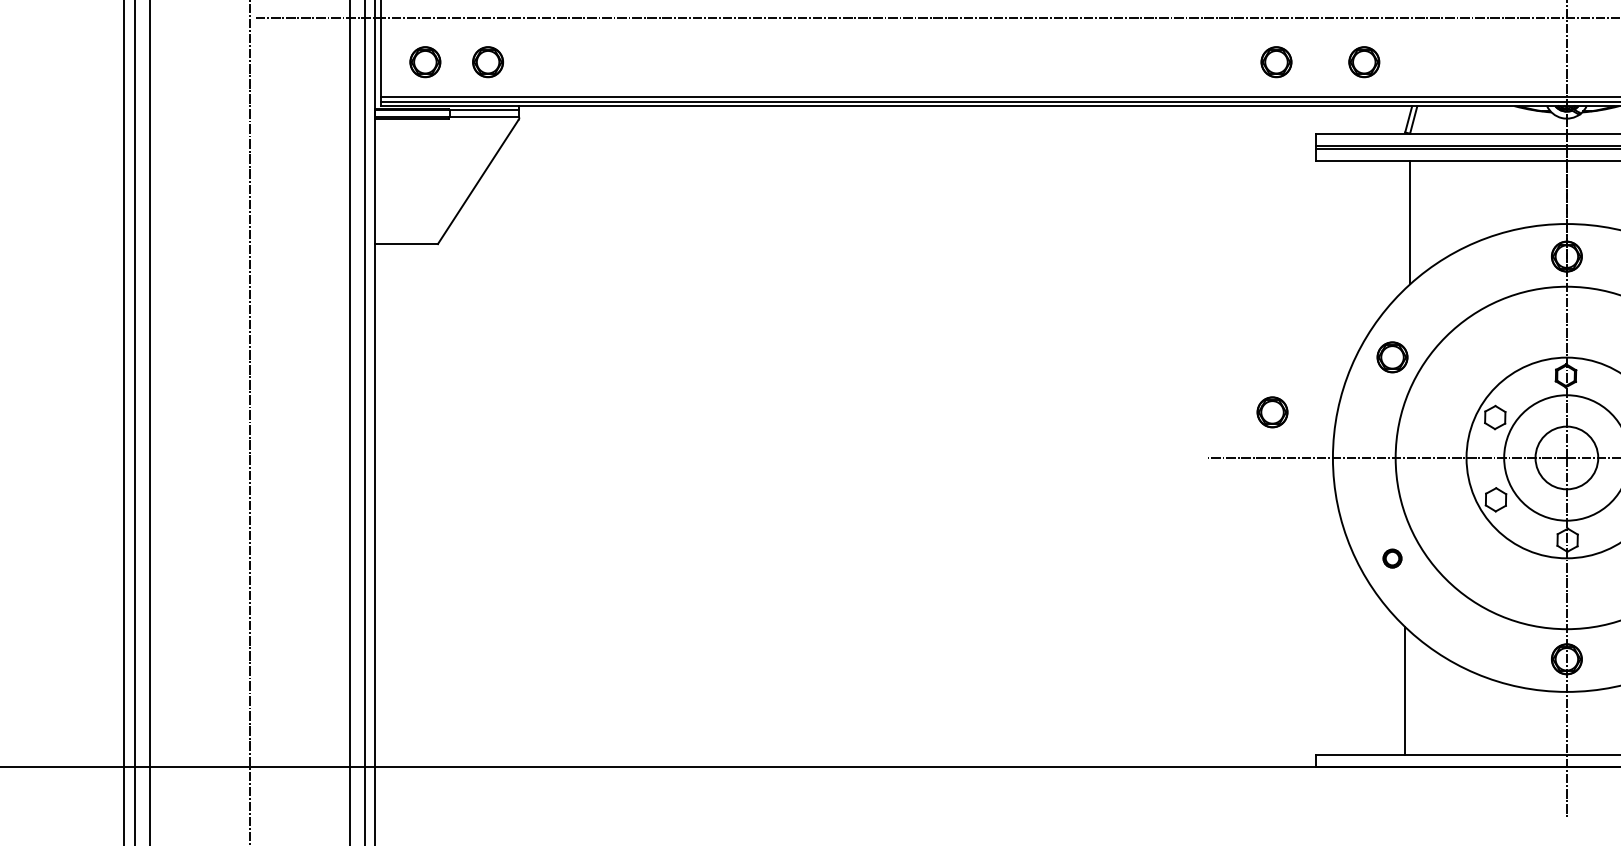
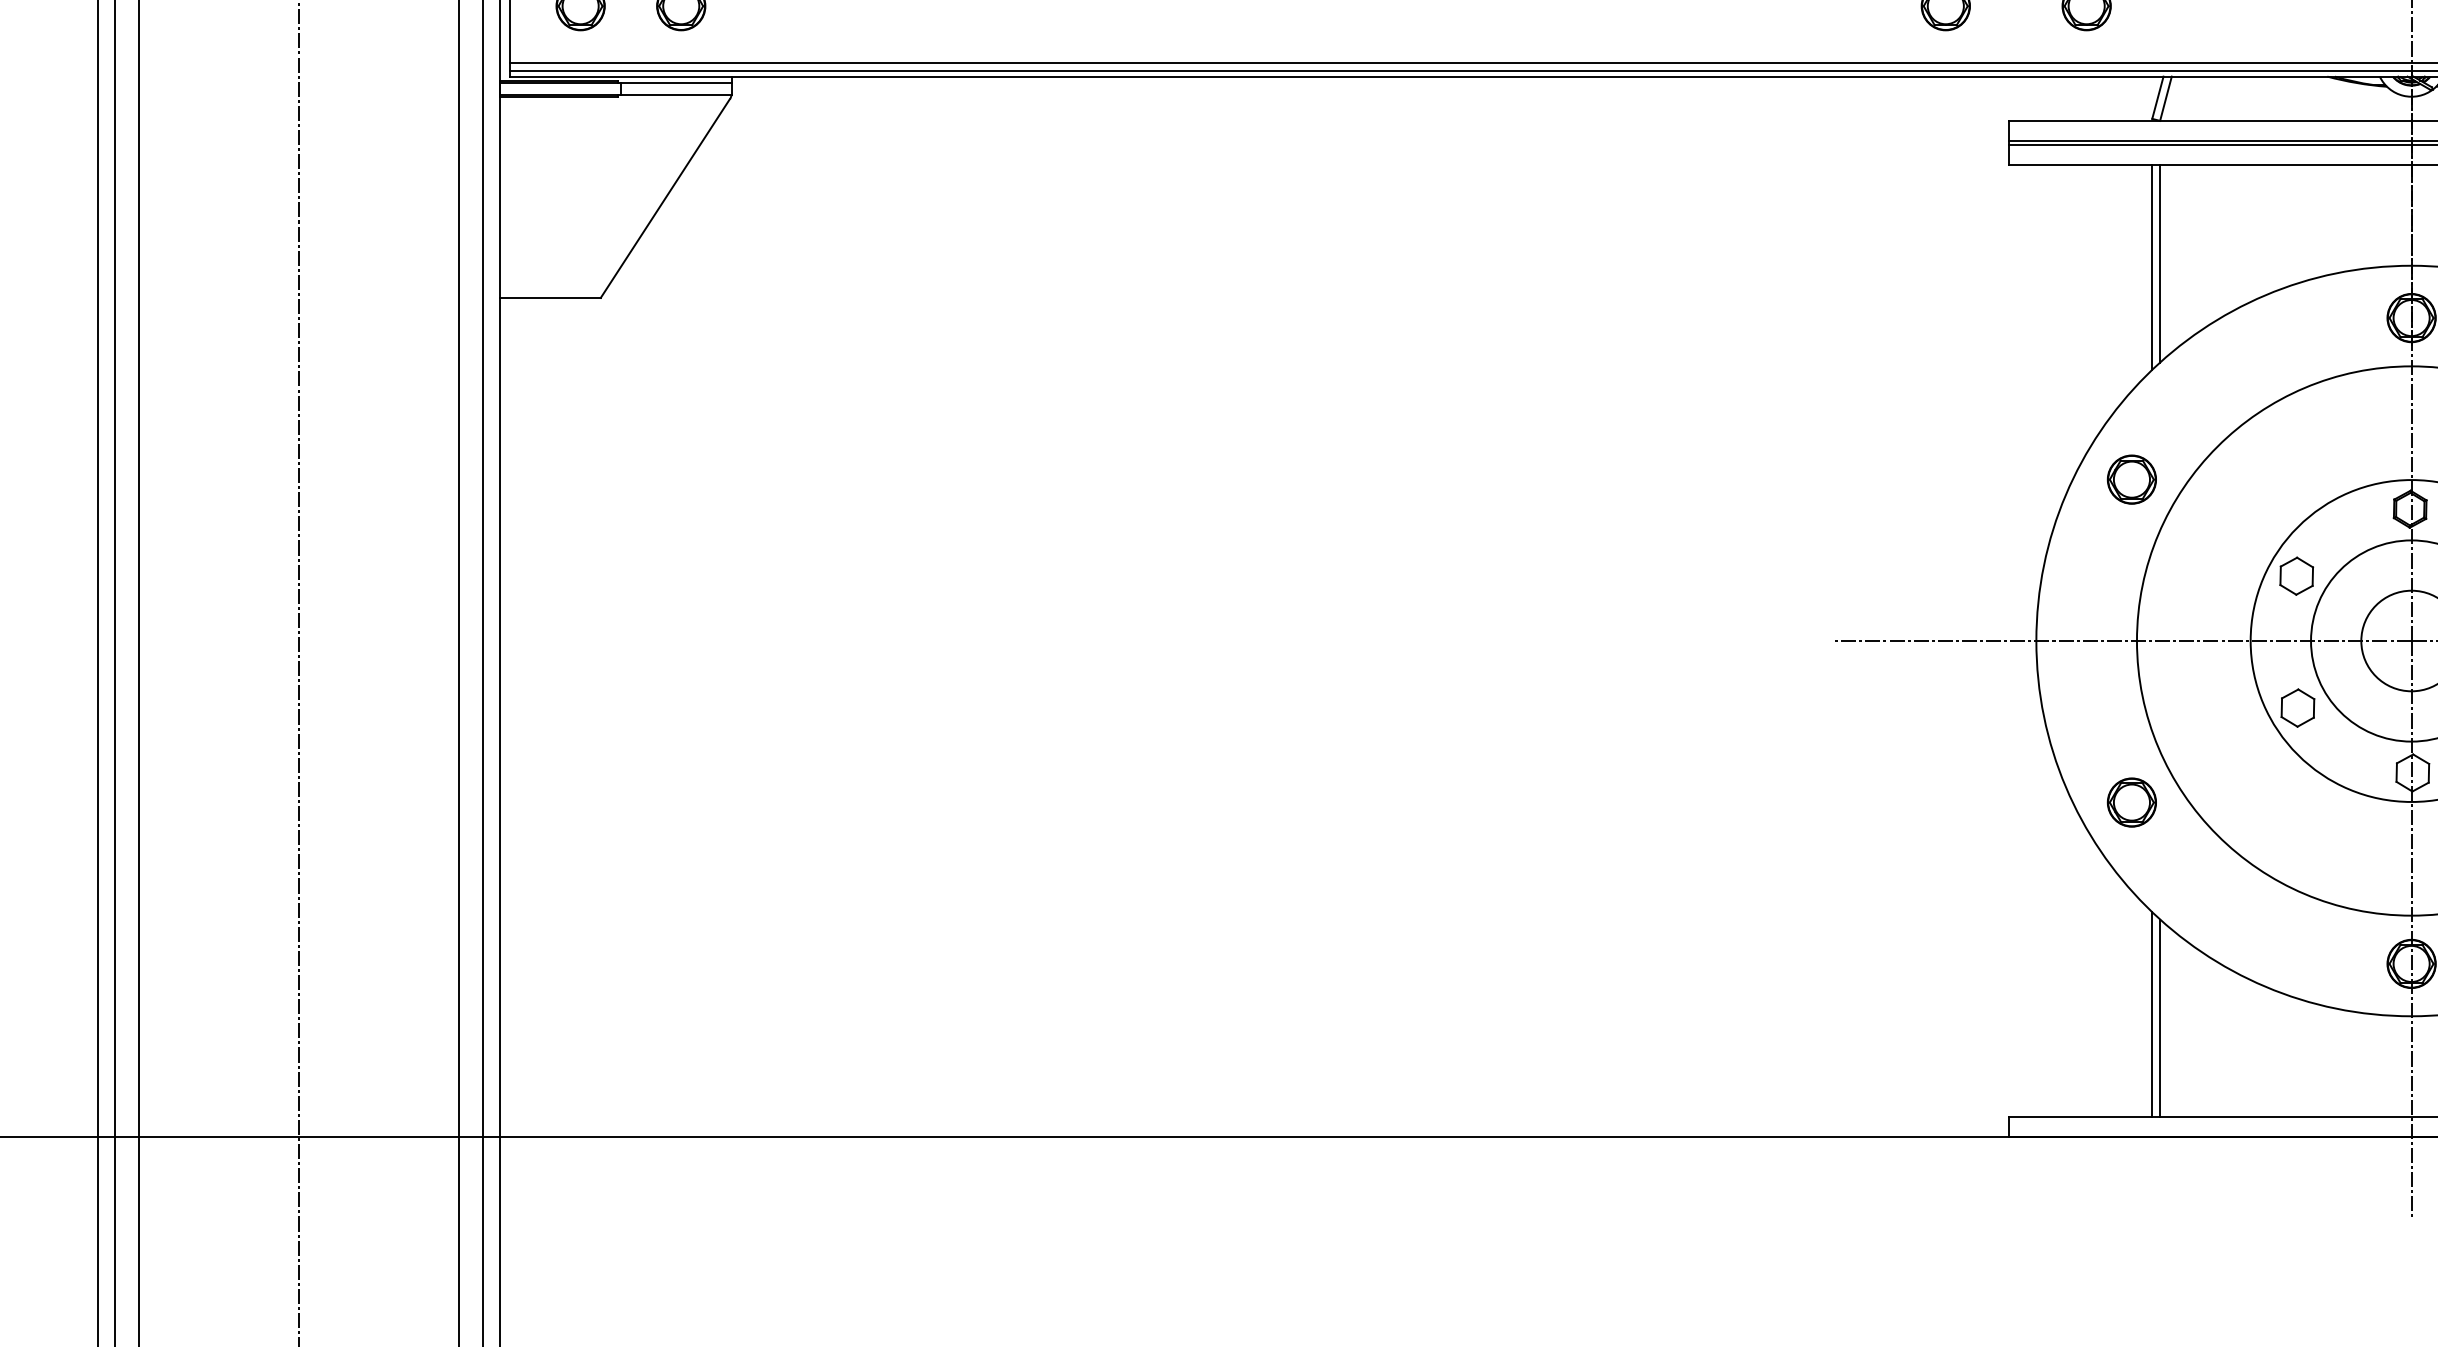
line: (1405, 225) -> (2152, 268), added
part: (1272, 412) -> (1939, 568), removed
part: (1392, 558) -> (2131, 802), size x1.67
line: (1410, 692) -> (2160, 1017), added

